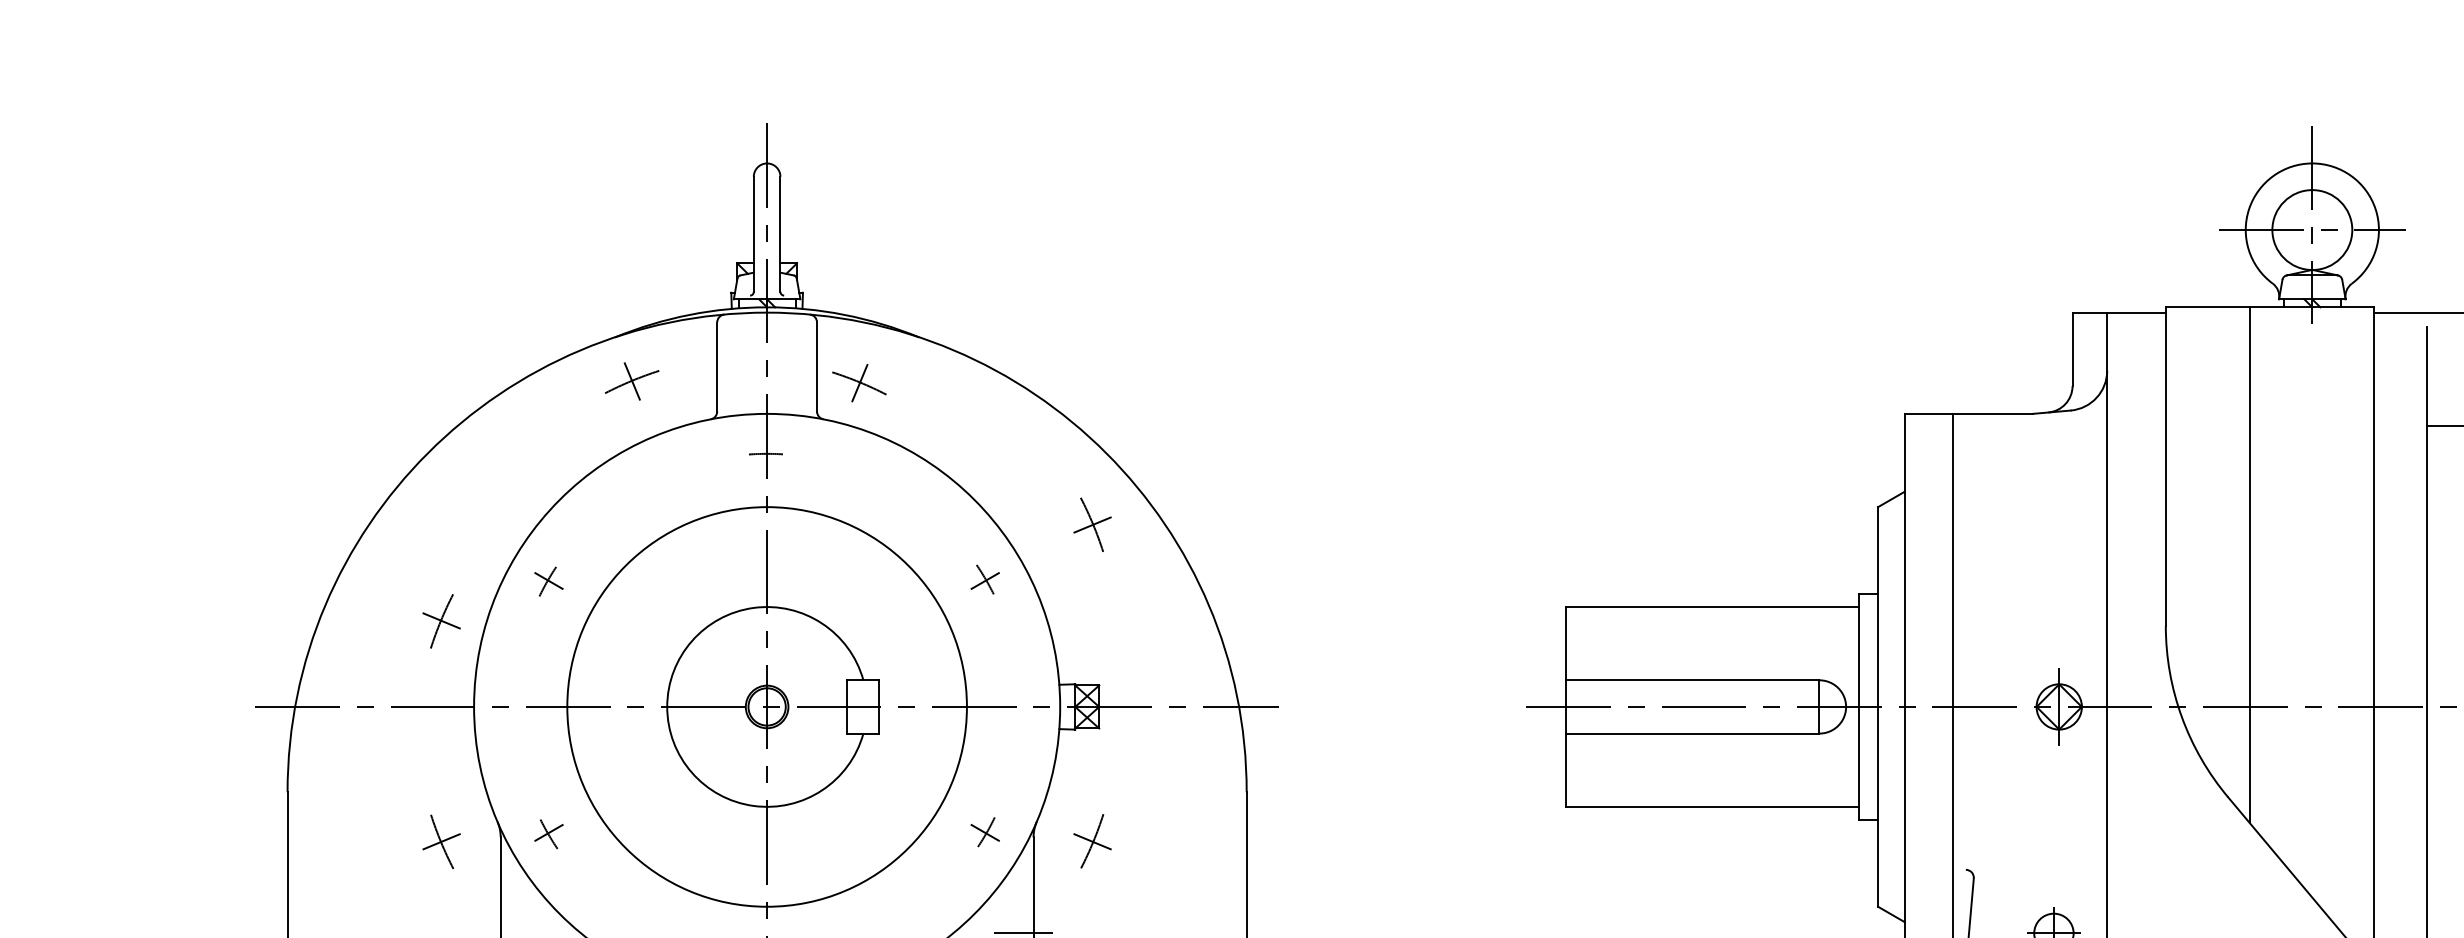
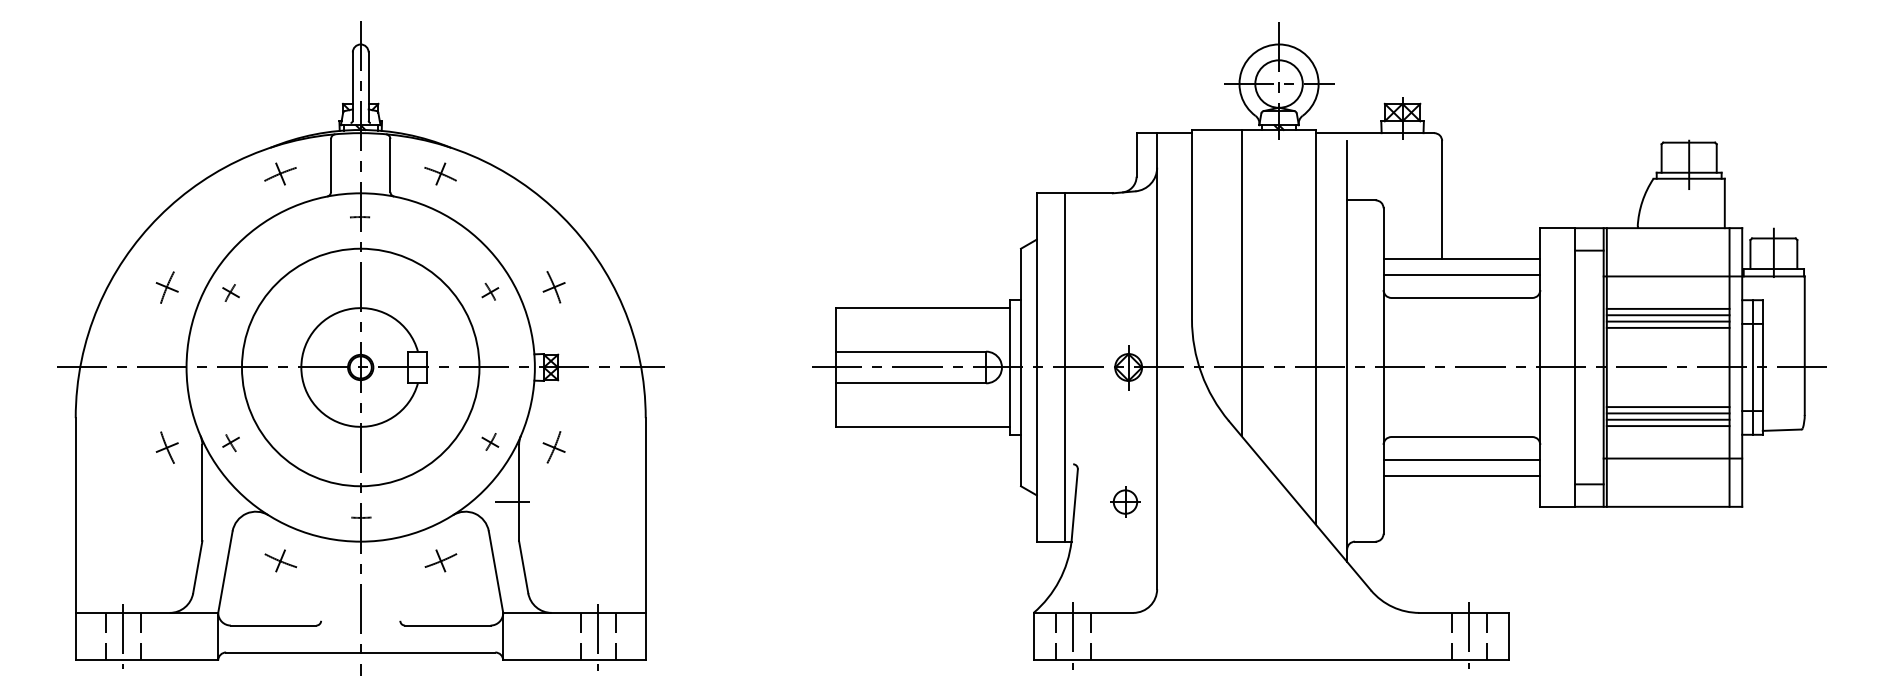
part: (859, 382) -> (440, 173), moved
part: (1091, 525) -> (553, 287), moved
part: (440, 621) -> (166, 287), moved

